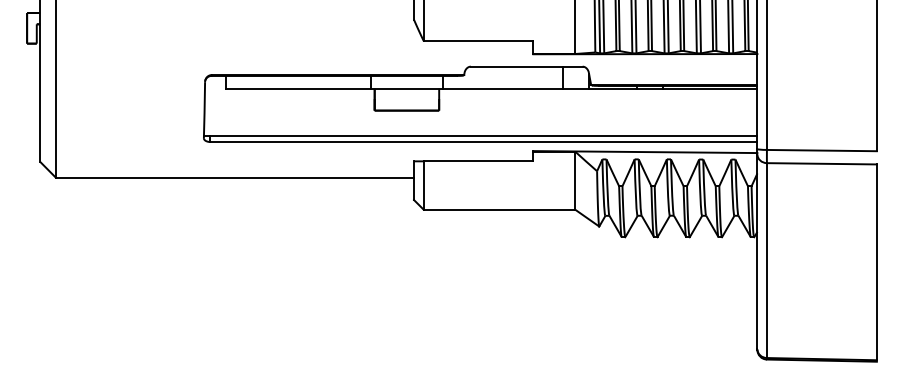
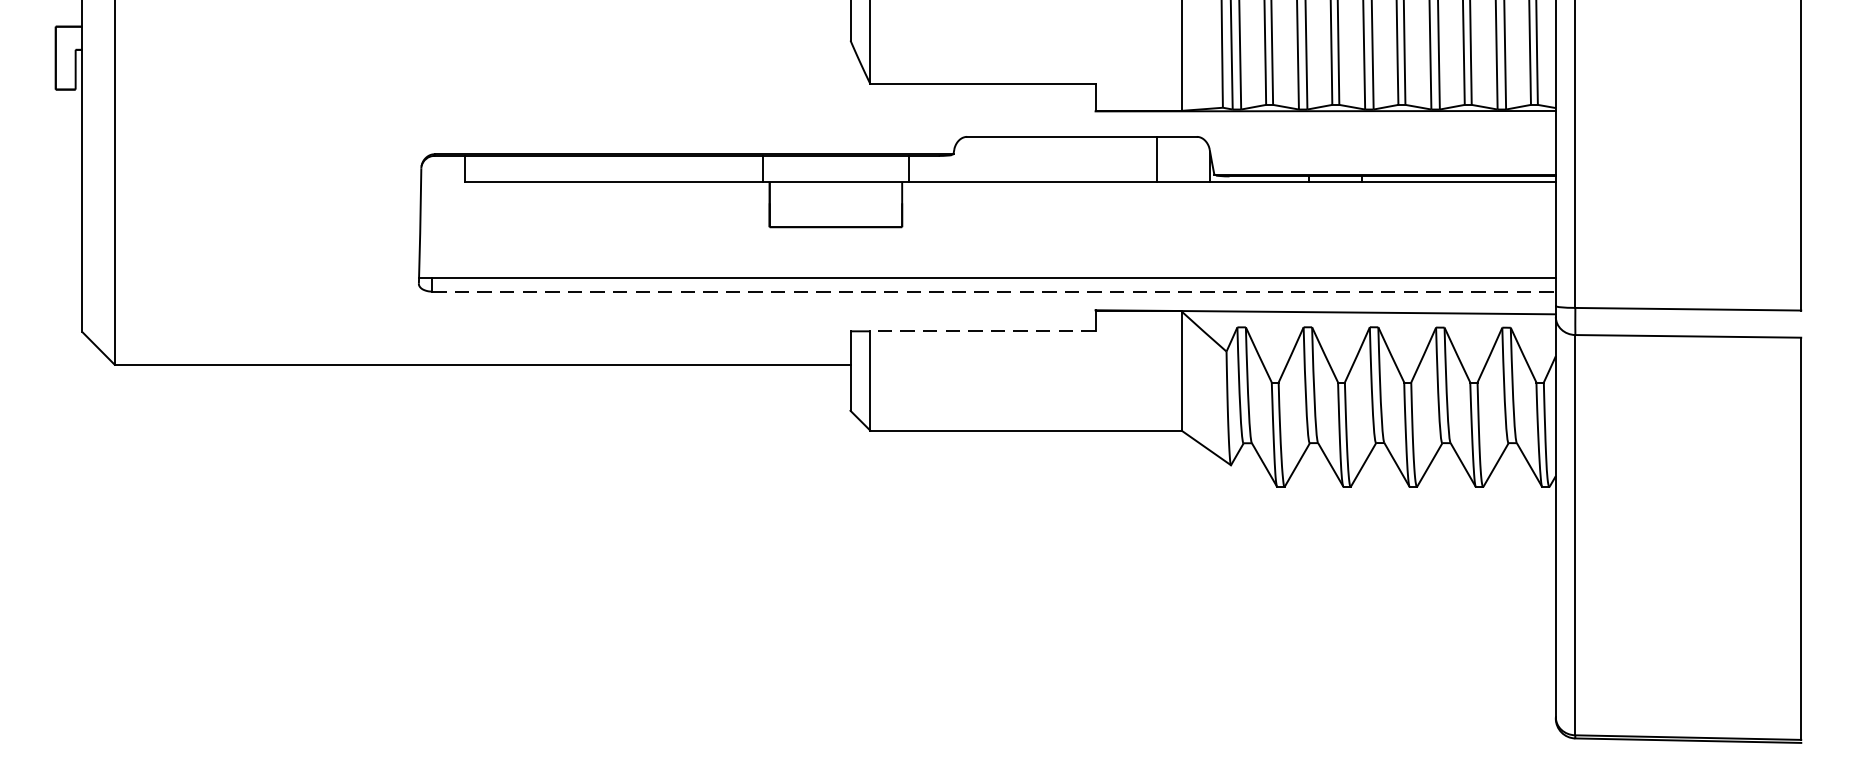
line: (483, 142) -> (993, 292), solid -> dashed
line: (478, 161) -> (982, 331), solid -> dashed

